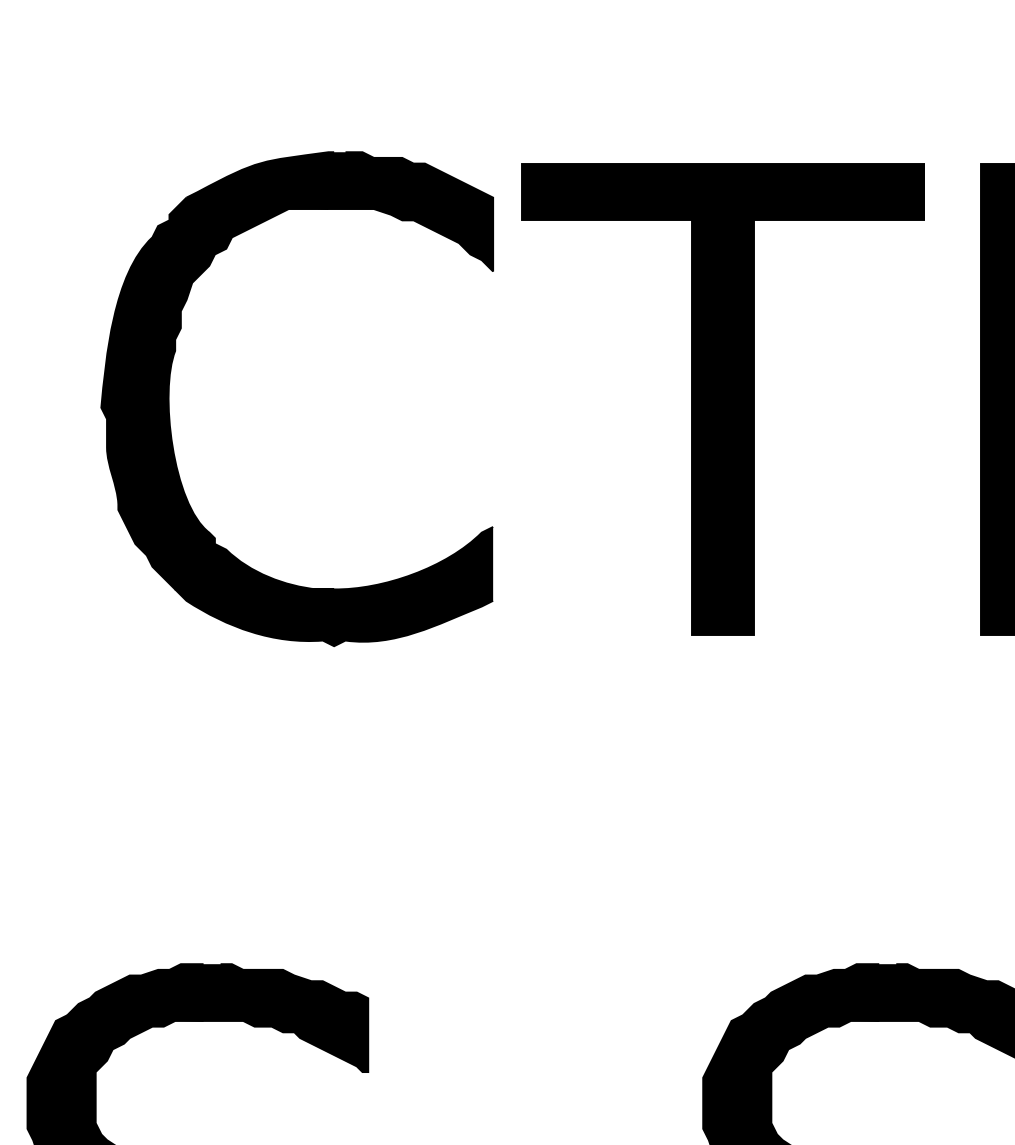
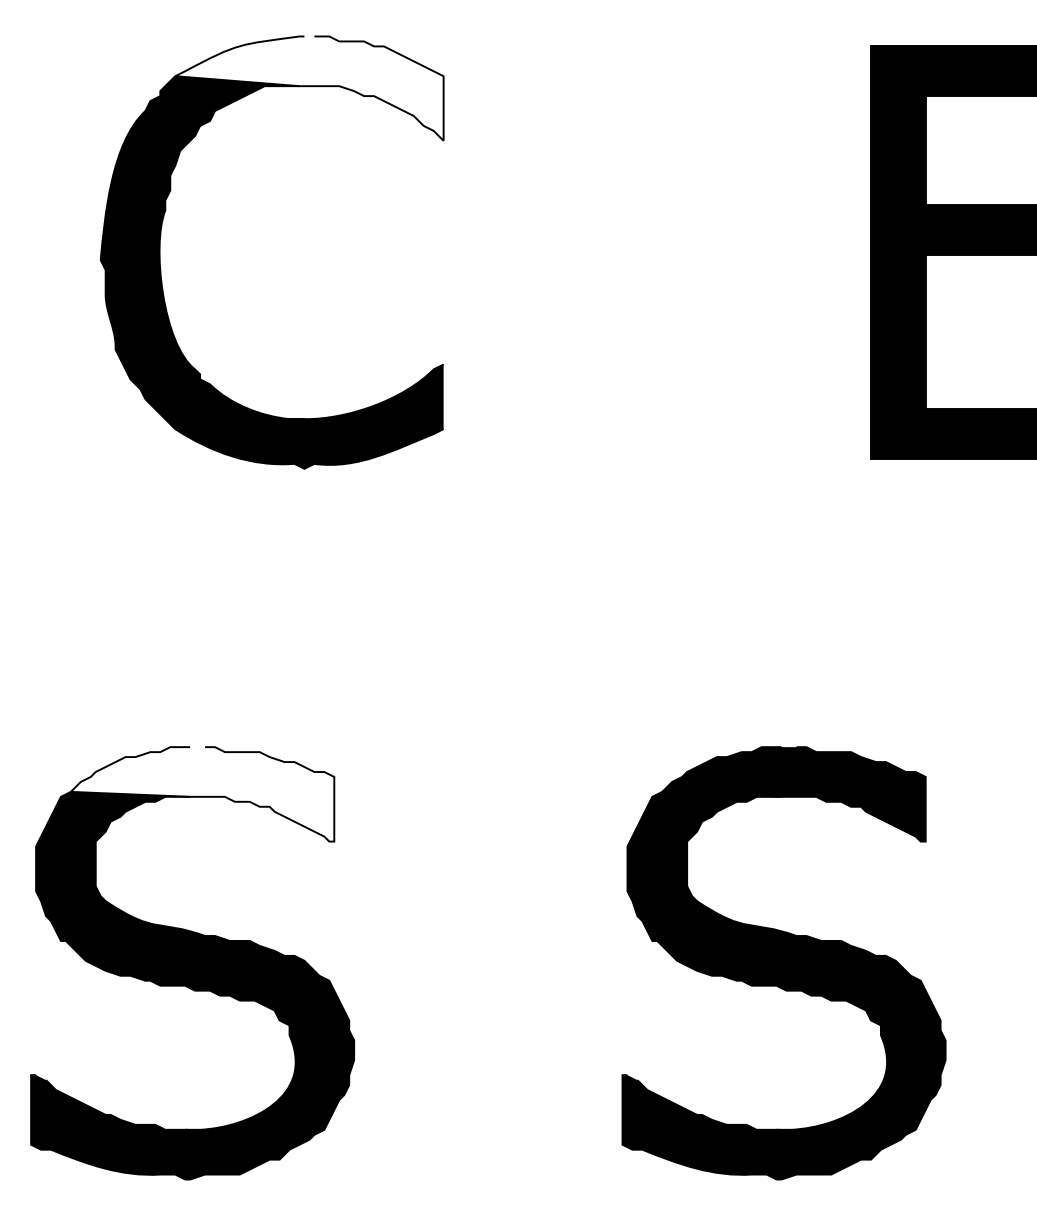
fill: (339, 211) -> (309, 88), removed
part: (721, 399) -> (643, 252), removed
fill: (217, 1018) -> (202, 794), removed

